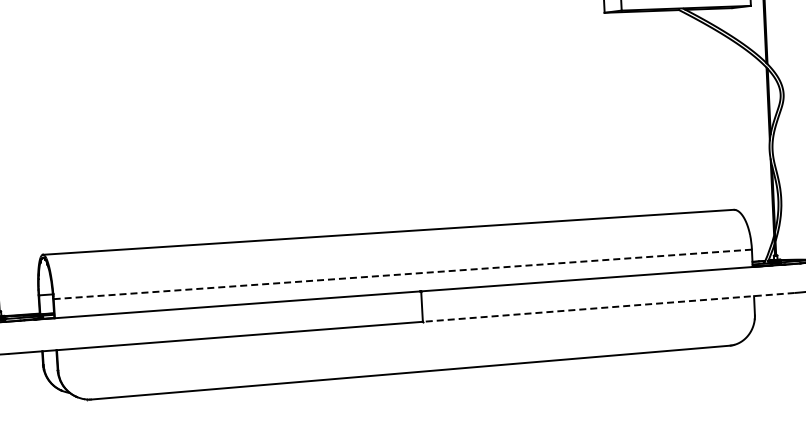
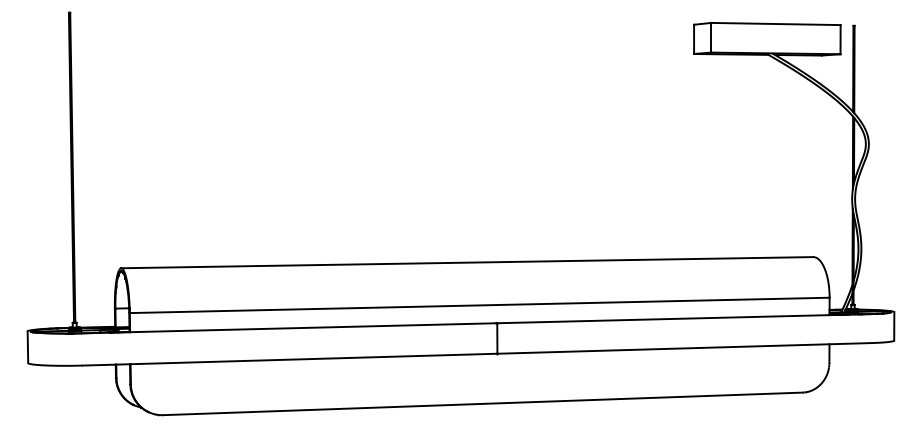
line: (402, 274) -> (479, 305), dashed -> solid
line: (608, 307) -> (683, 348), dashed -> solid

